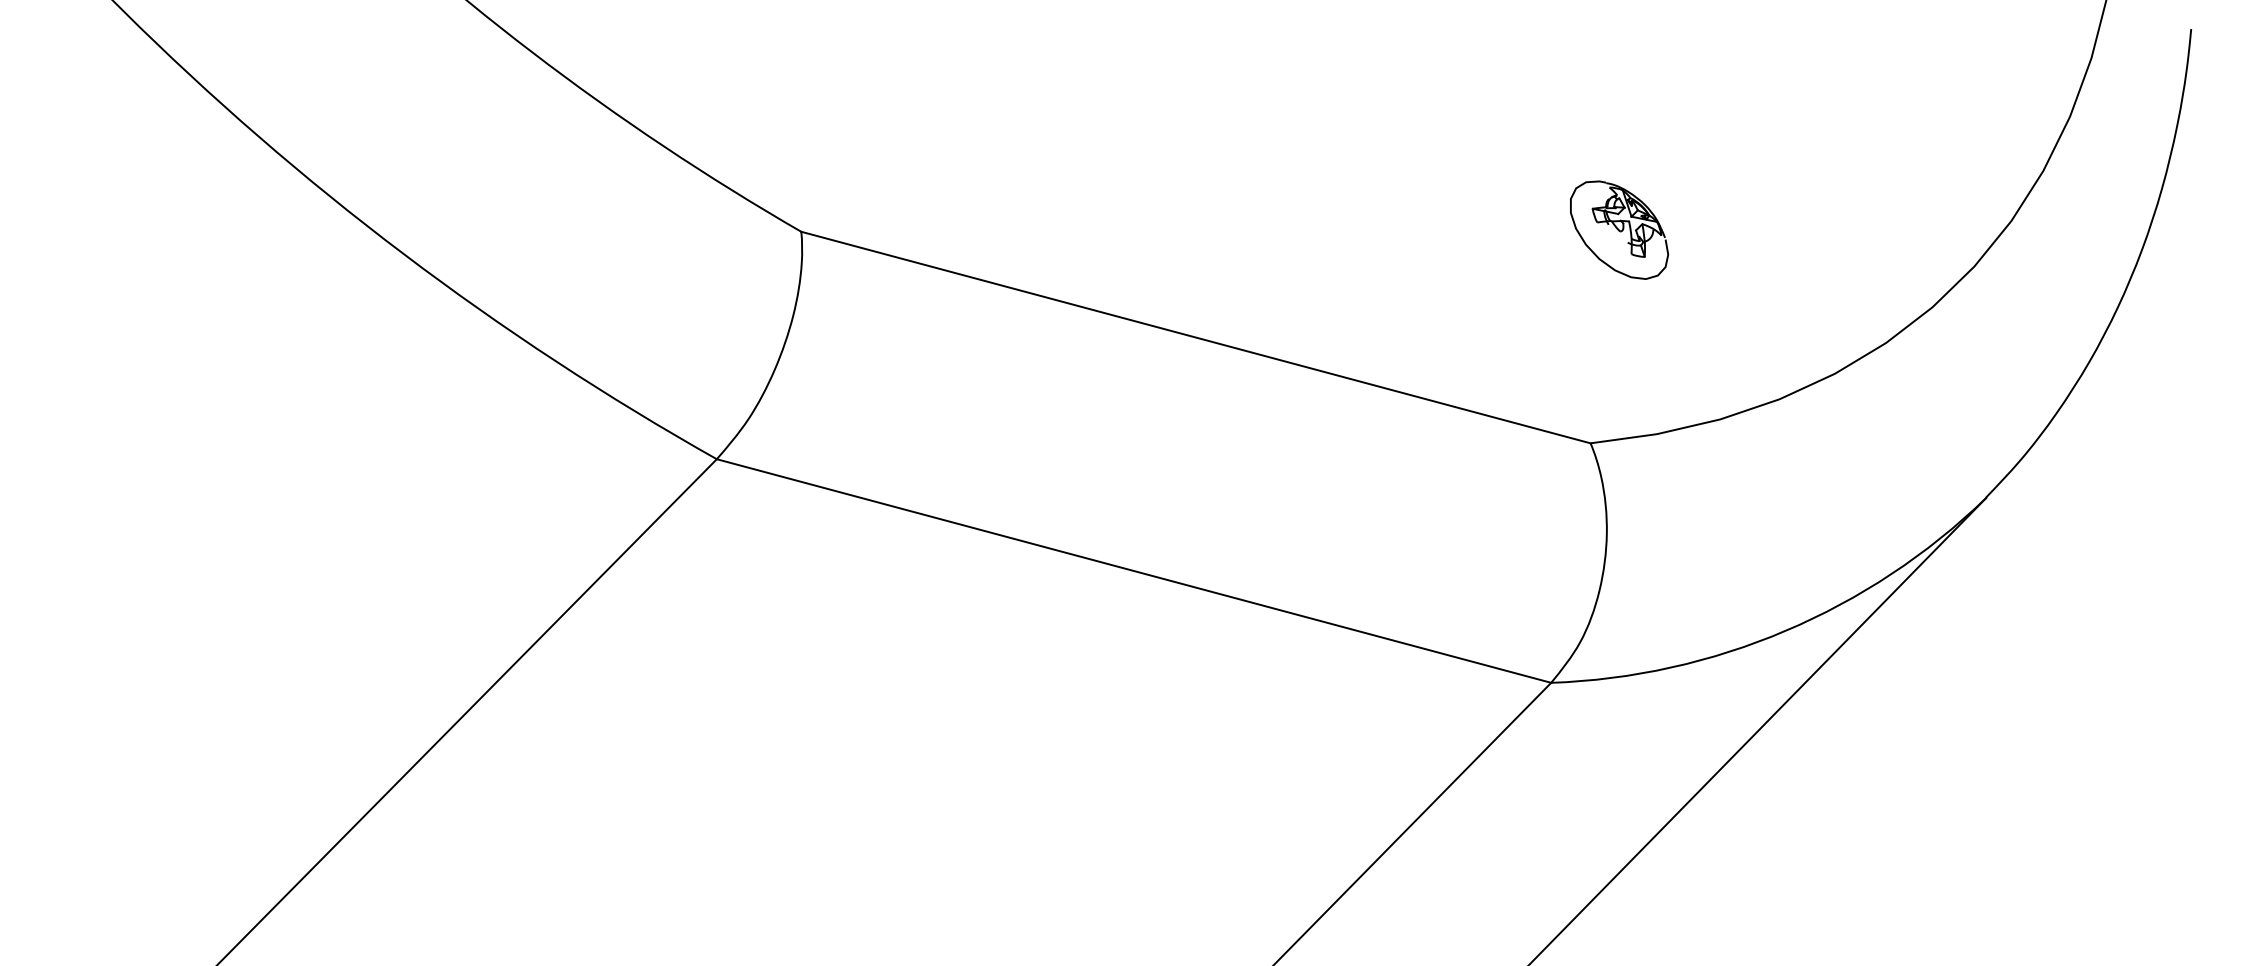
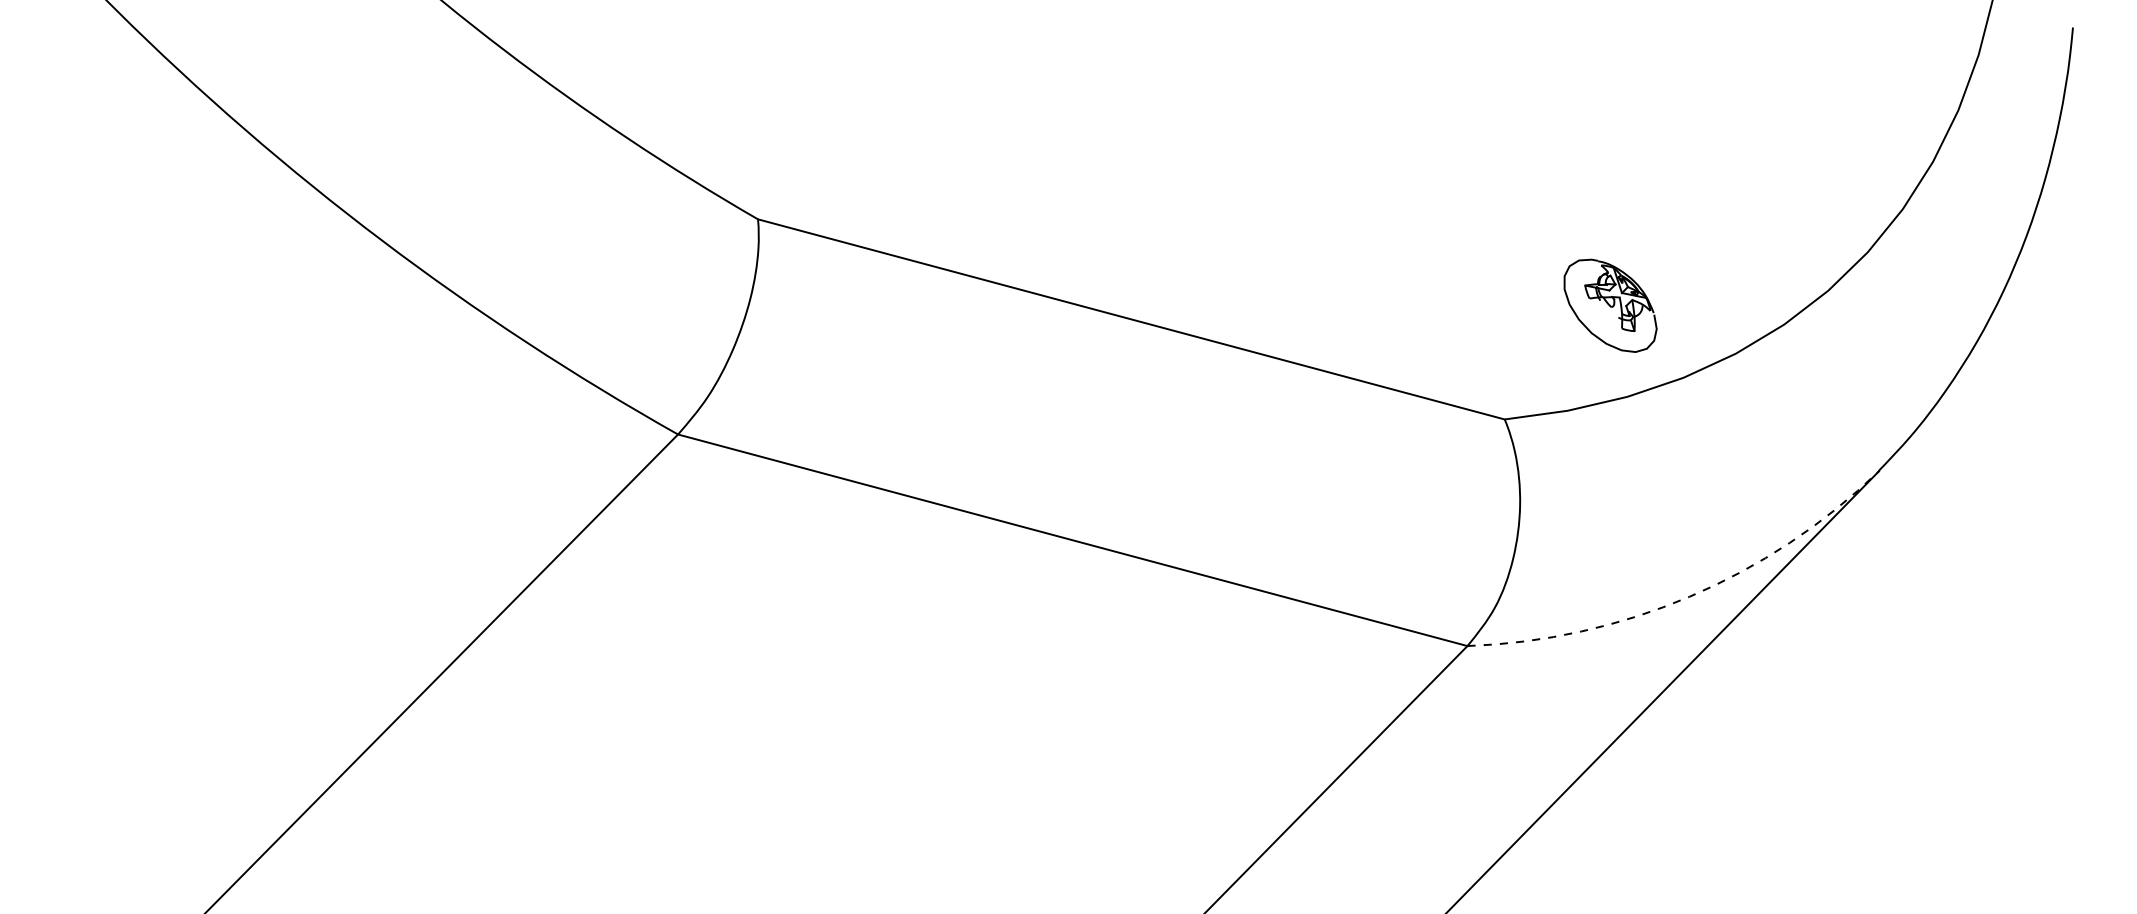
part: (1619, 229) -> (1610, 305), moved
arc: (1785, 630) -> (1689, 596), solid -> dashed

